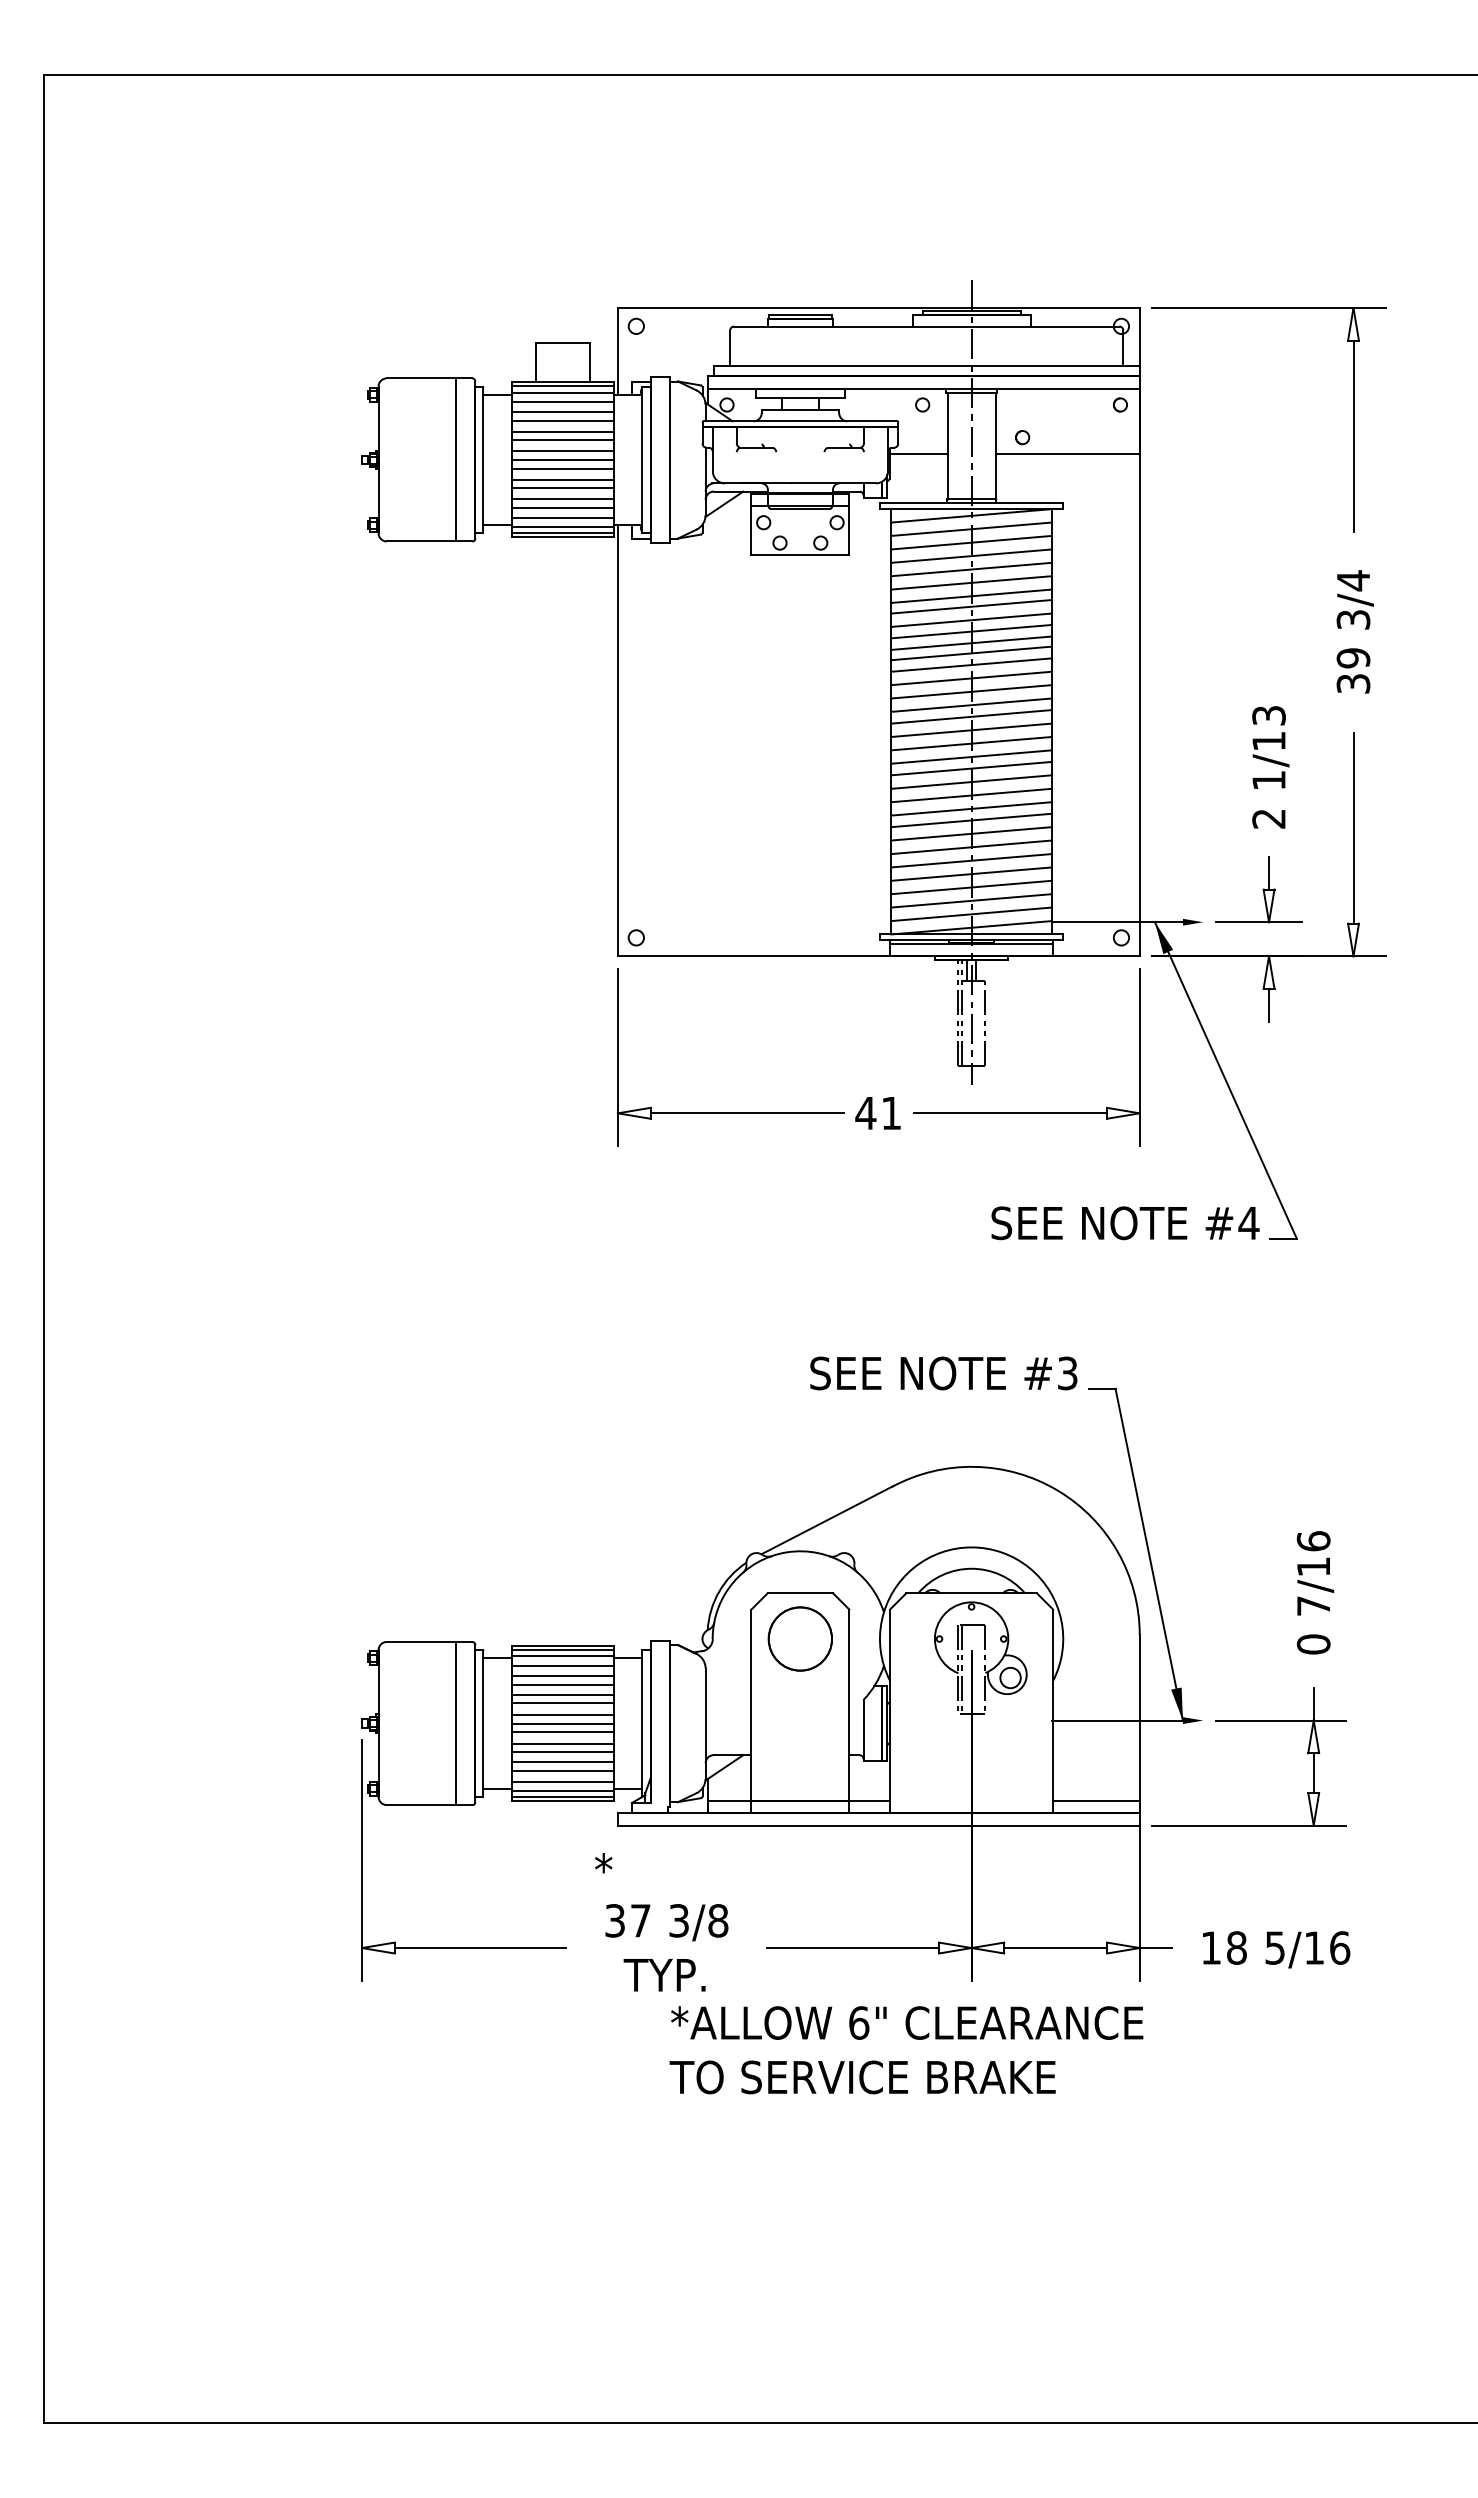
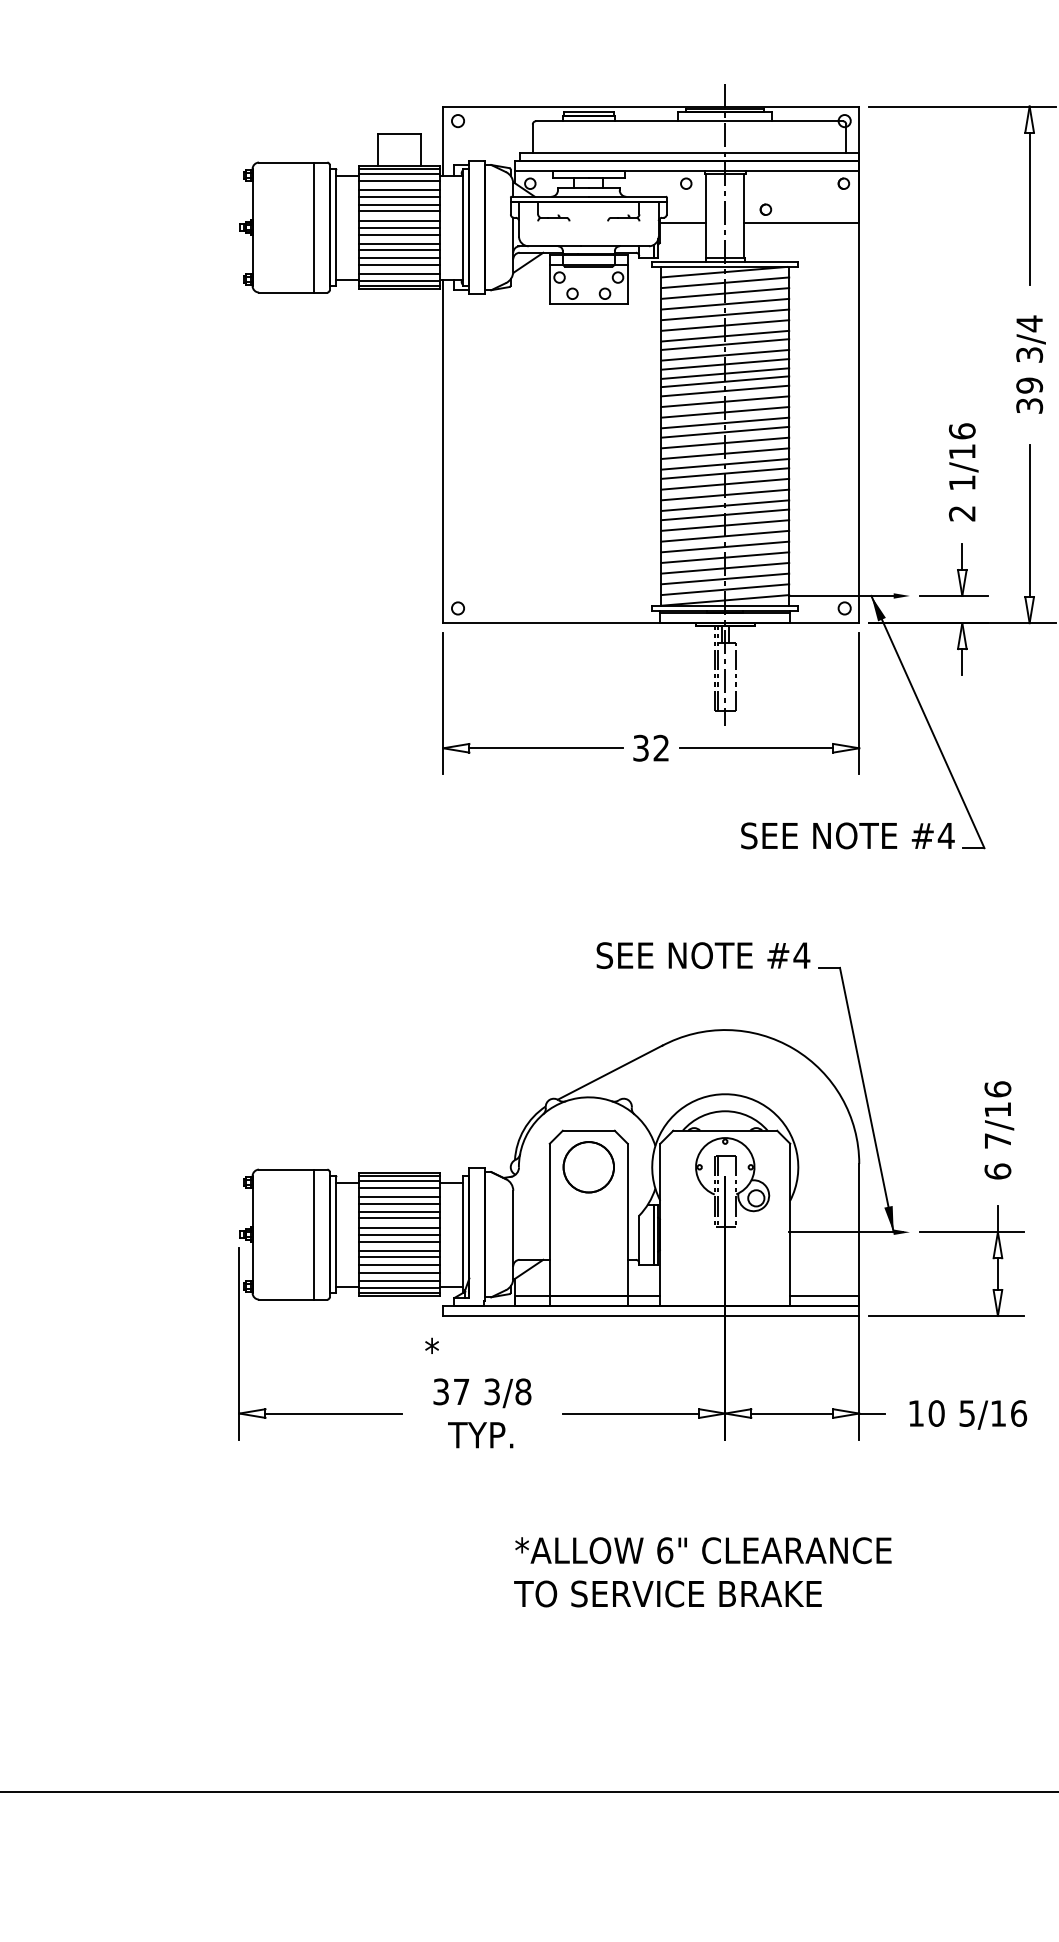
text: (1268, 715) -> (961, 431), 1/13 -> 1/16
text: (877, 1113) -> (650, 748), 41 -> 32
text: (1067, 1373) -> (801, 955), #3 -> #4
text: (1313, 1644) -> (997, 1171), 0 -> 6
text: (1236, 1947) -> (936, 1413), 18 -> 10
text: (906, 2050) -> (702, 1572), moved

